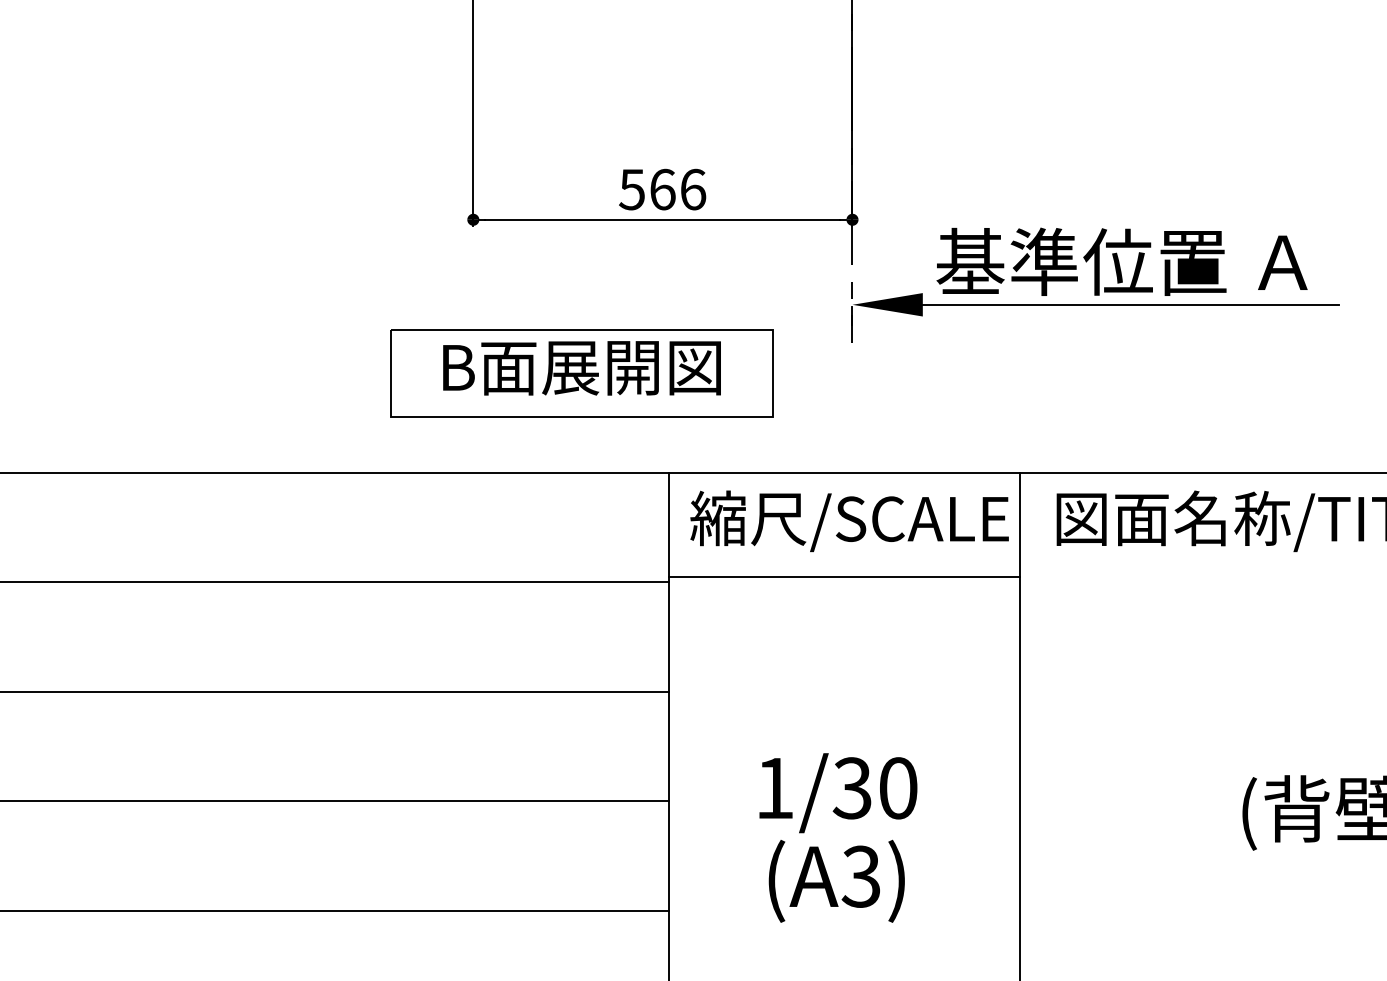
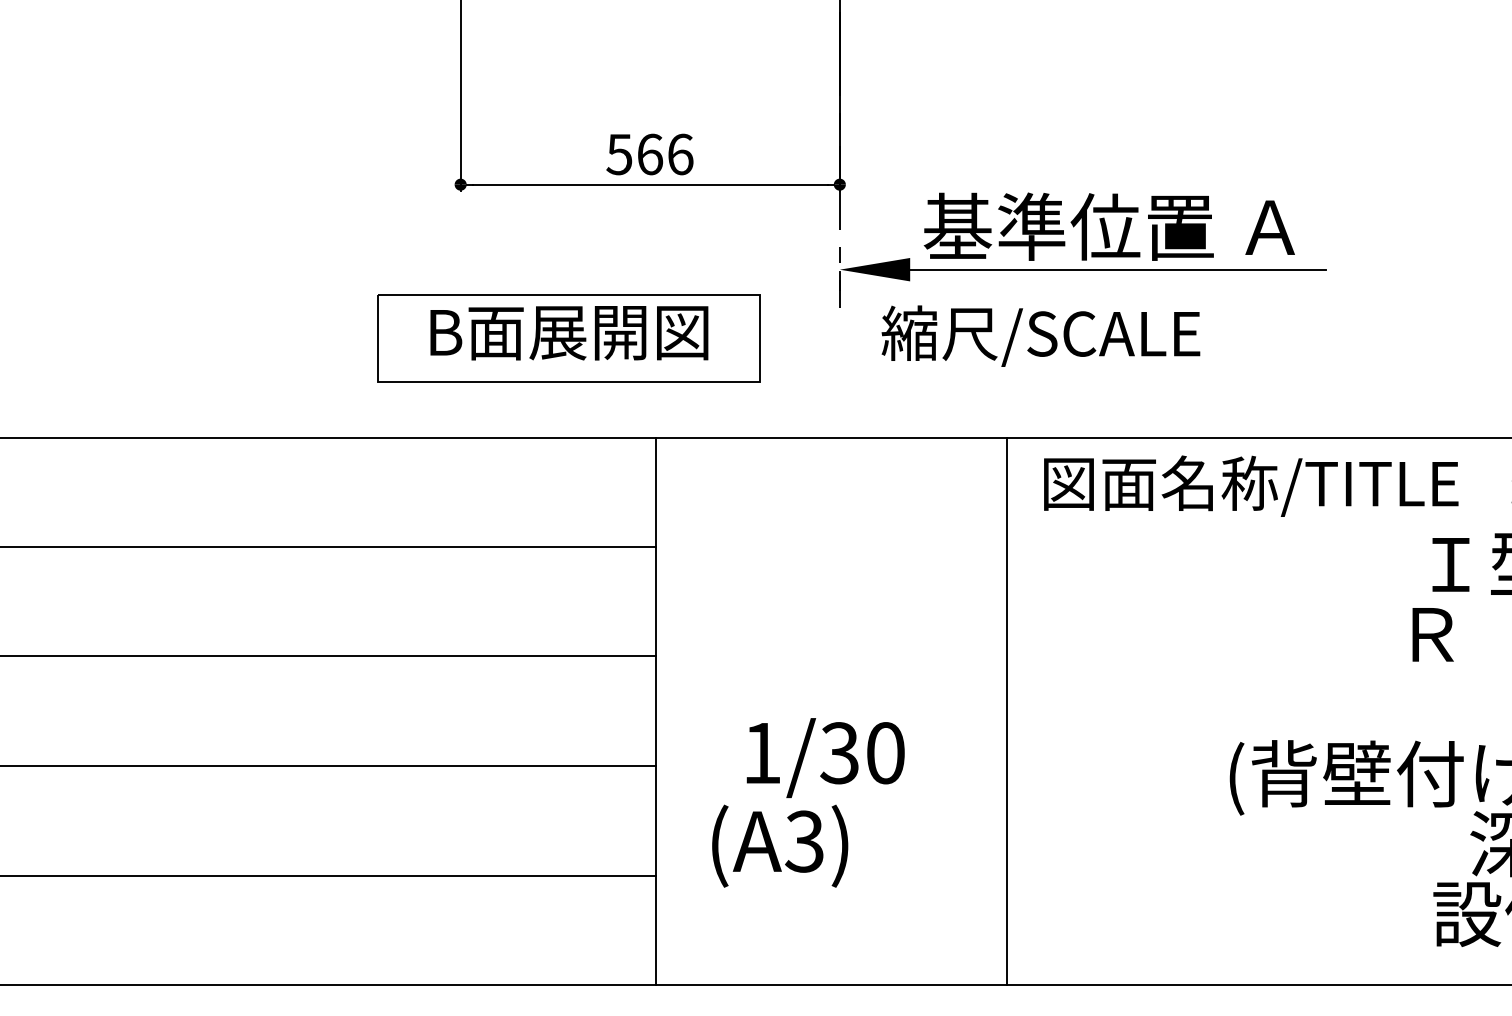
text: (849, 520) -> (1040, 335), moved
line: (844, 576) -> (831, 541), removed
text: (837, 880) -> (780, 845), moved

